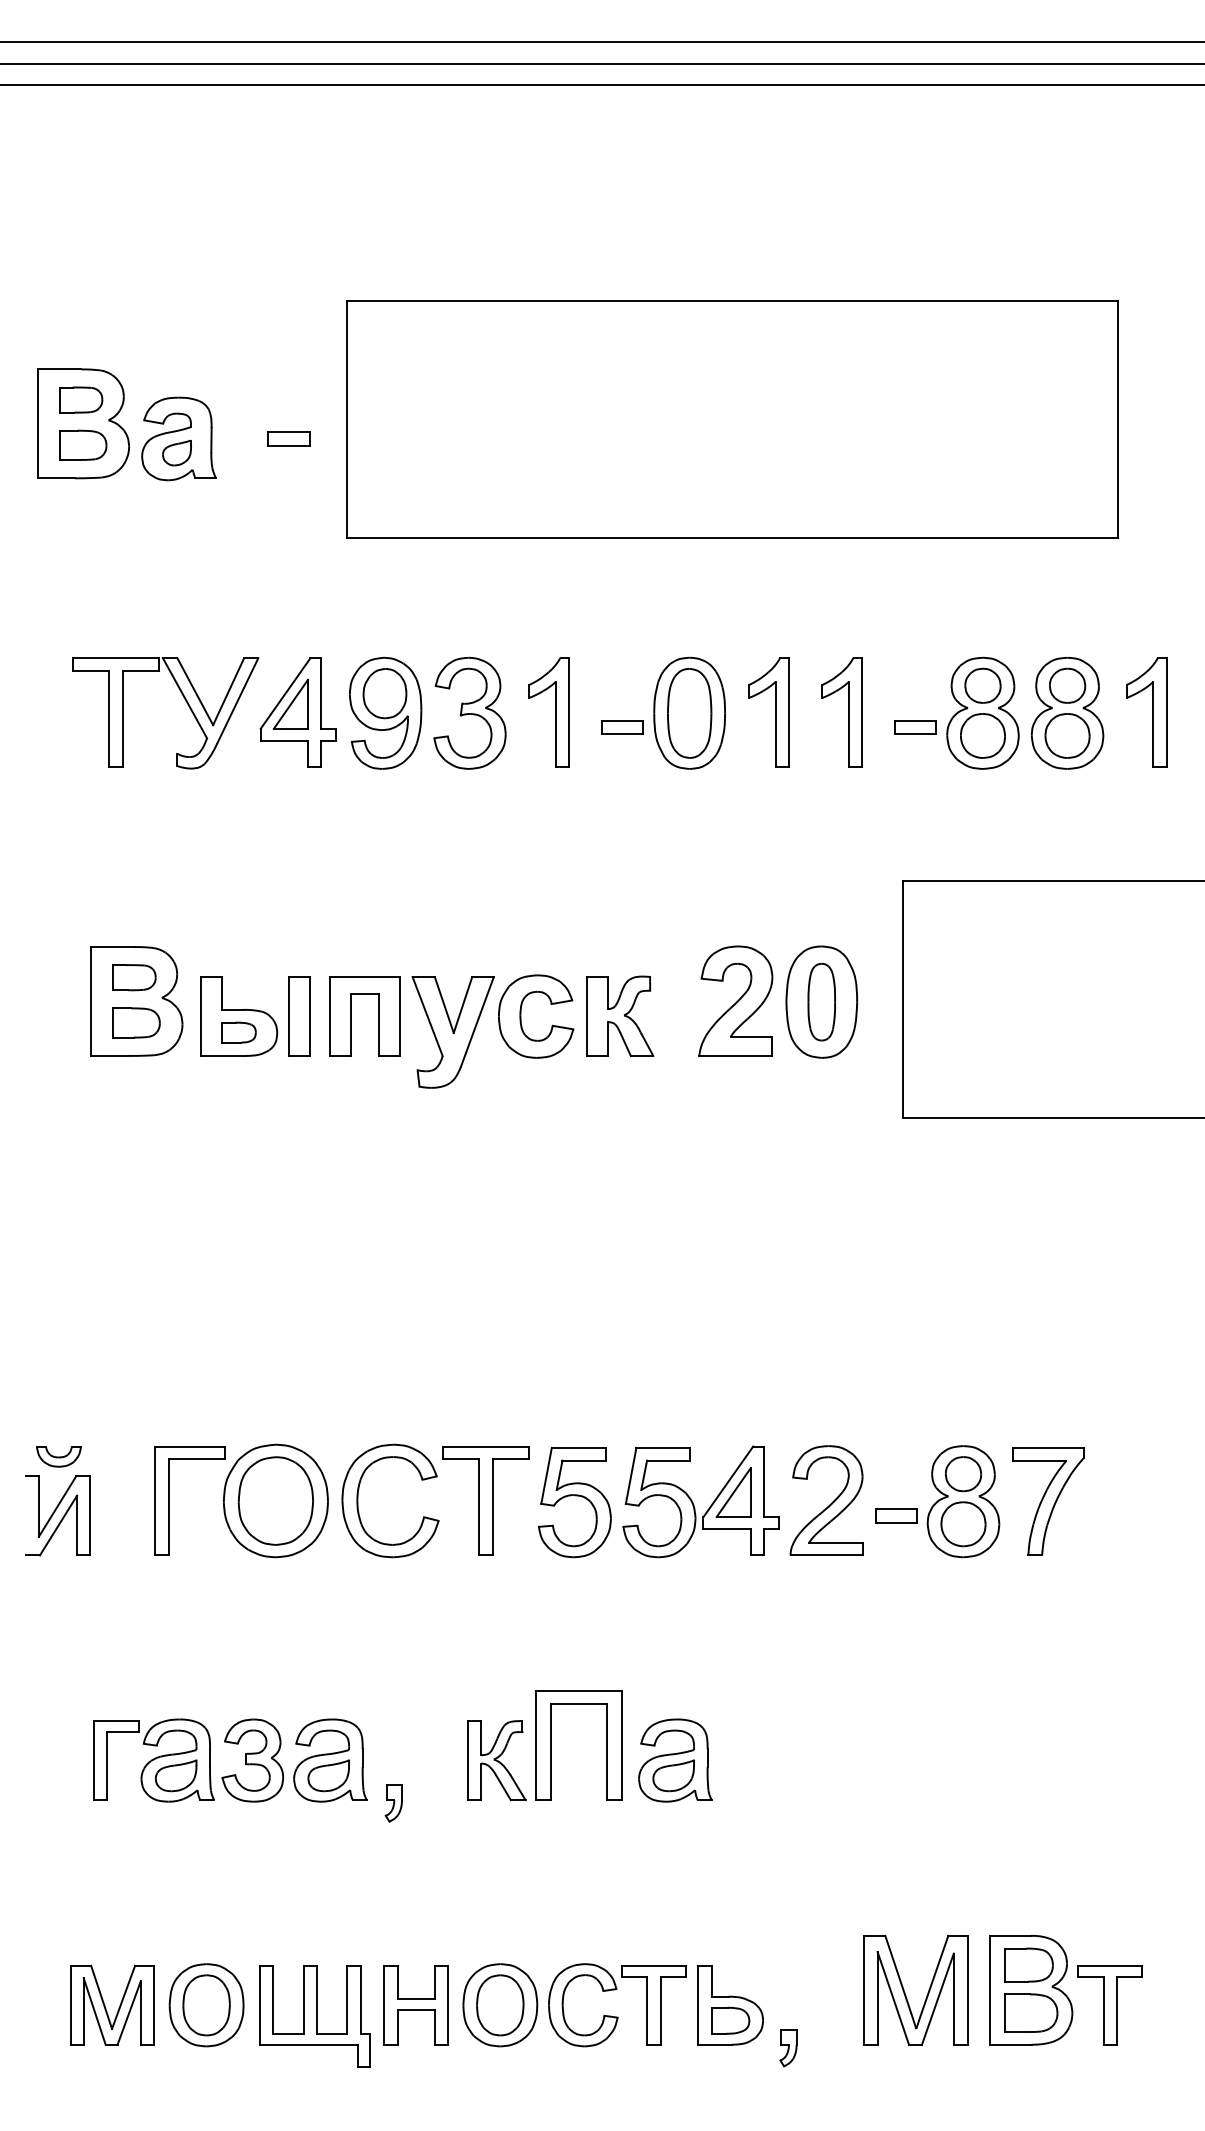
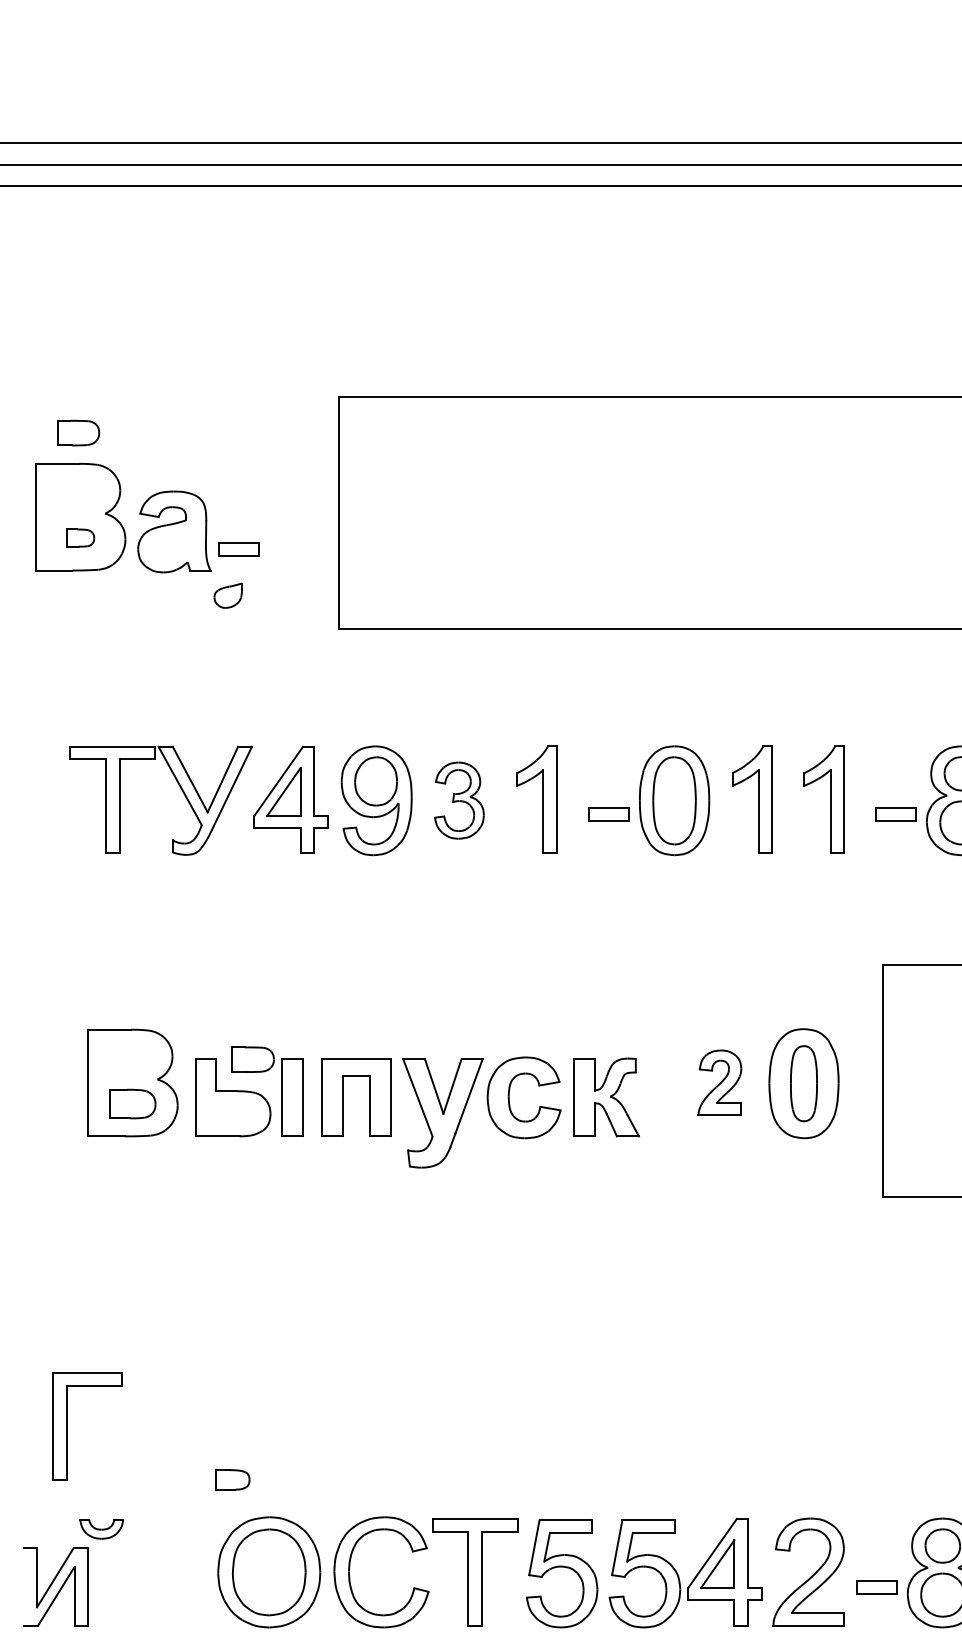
part: (81, 399) -> (78, 432), moved
part: (288, 438) -> (238, 549), moved
part: (83, 444) -> (80, 537), size x0.6
part: (176, 452) -> (227, 595), moved
part: (469, 712) -> (458, 799), size x0.7
part: (134, 977) -> (253, 1059), moved
part: (735, 1000) -> (719, 1082), size x0.6
part: (238, 1032) -> (232, 1479), moved
part: (58, 1456) -> (101, 1528), moved
part: (169, 1500) -> (67, 1425), moved

